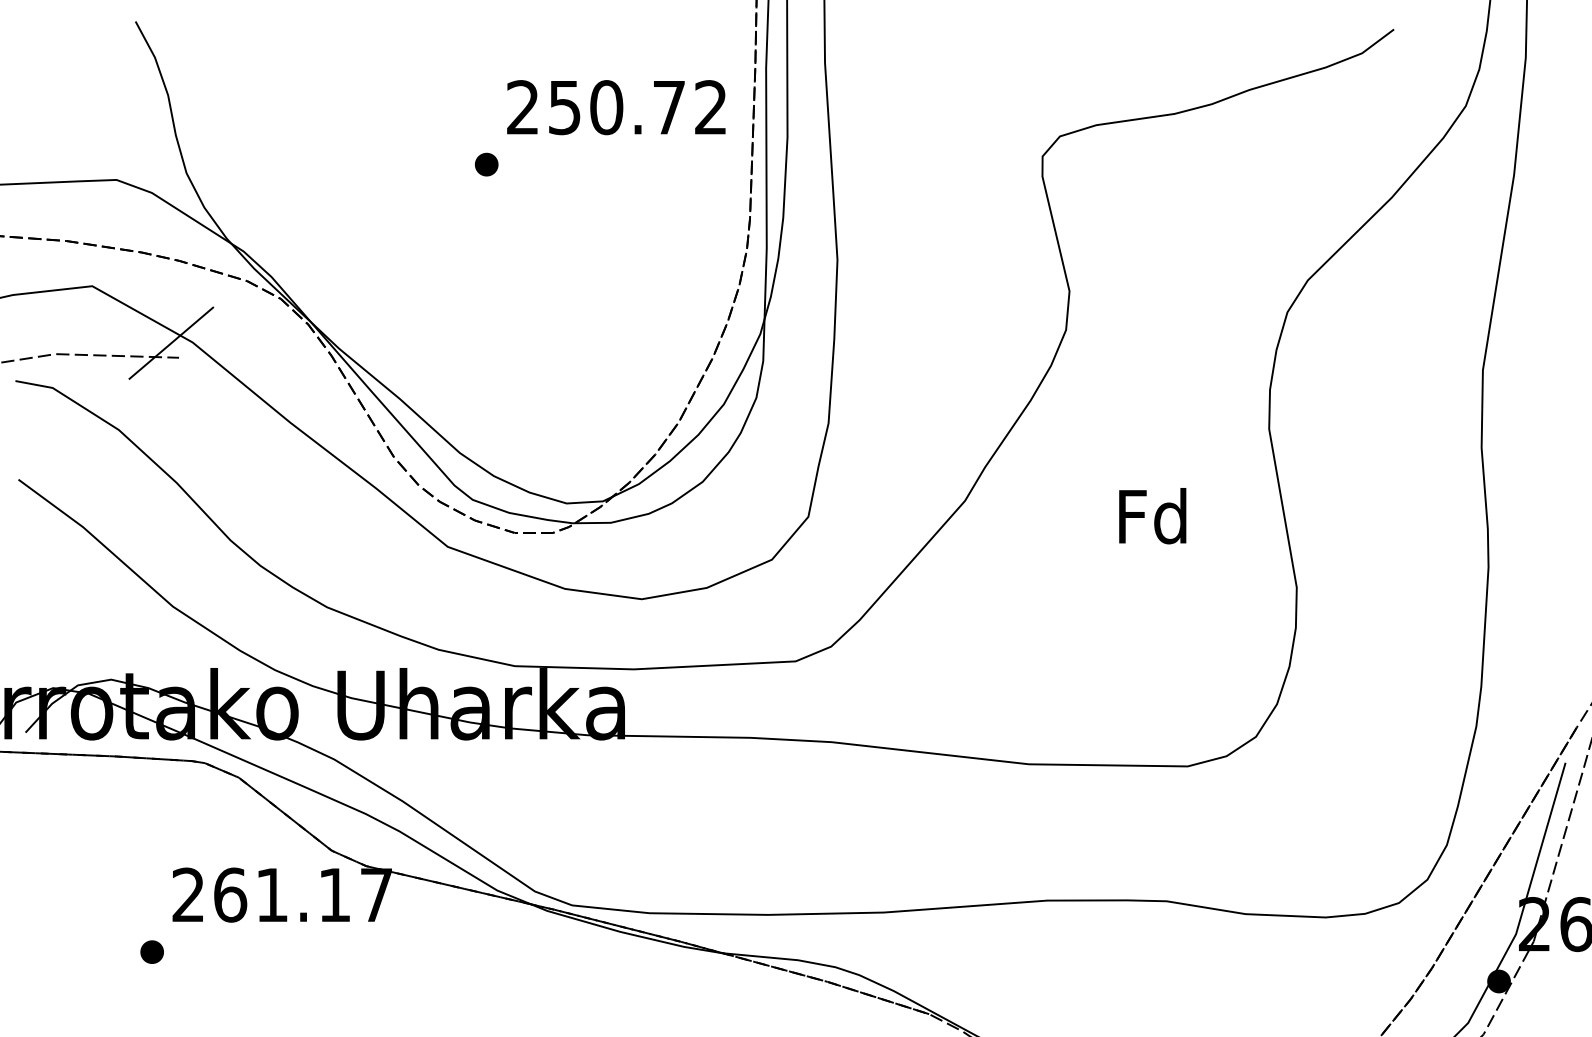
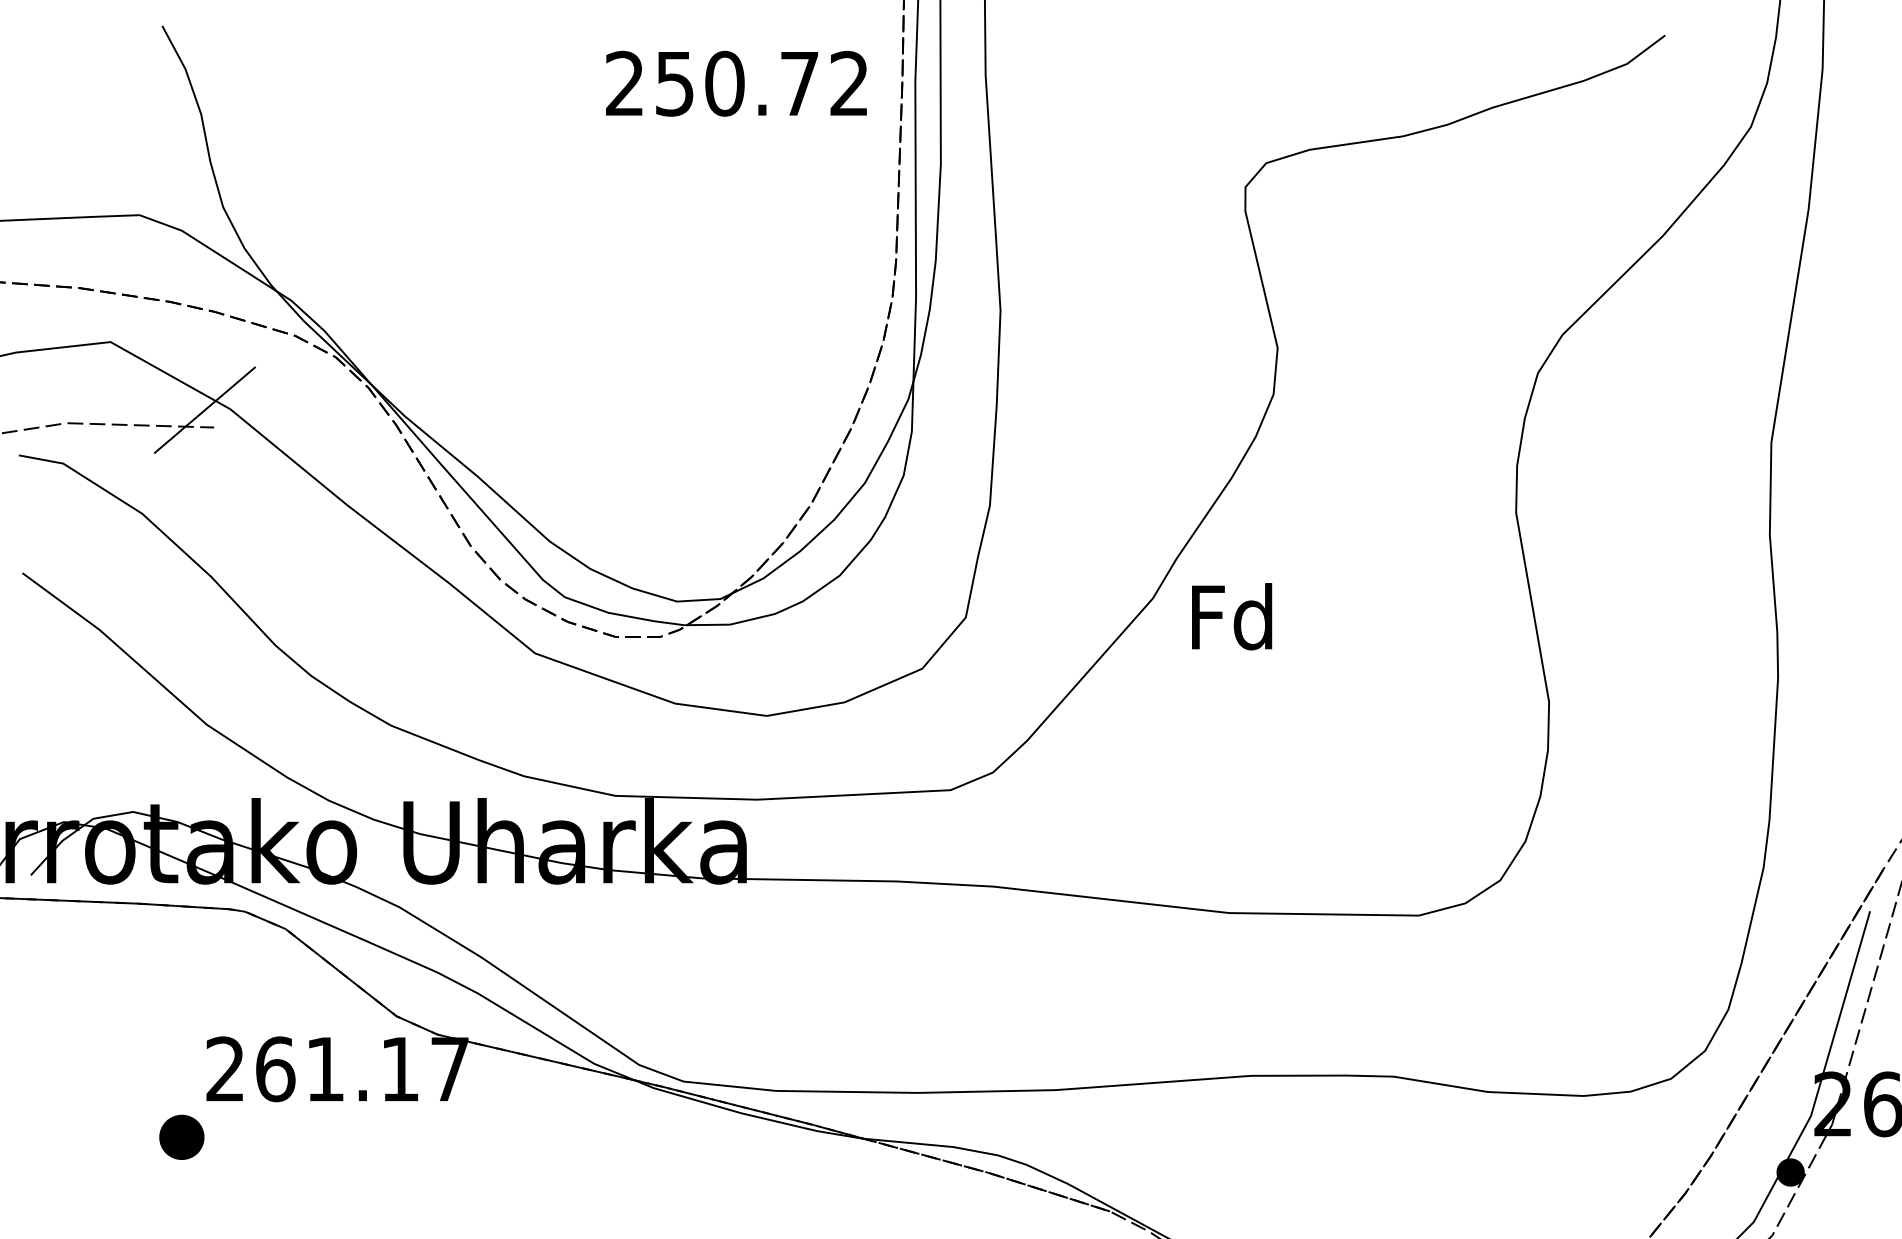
text: (616, 107) -> (736, 83), moved
part: (486, 164) -> (581, 196), removed
text: (1153, 515) -> (1232, 616), moved
part: (152, 952) -> (182, 1137), size x1.6

